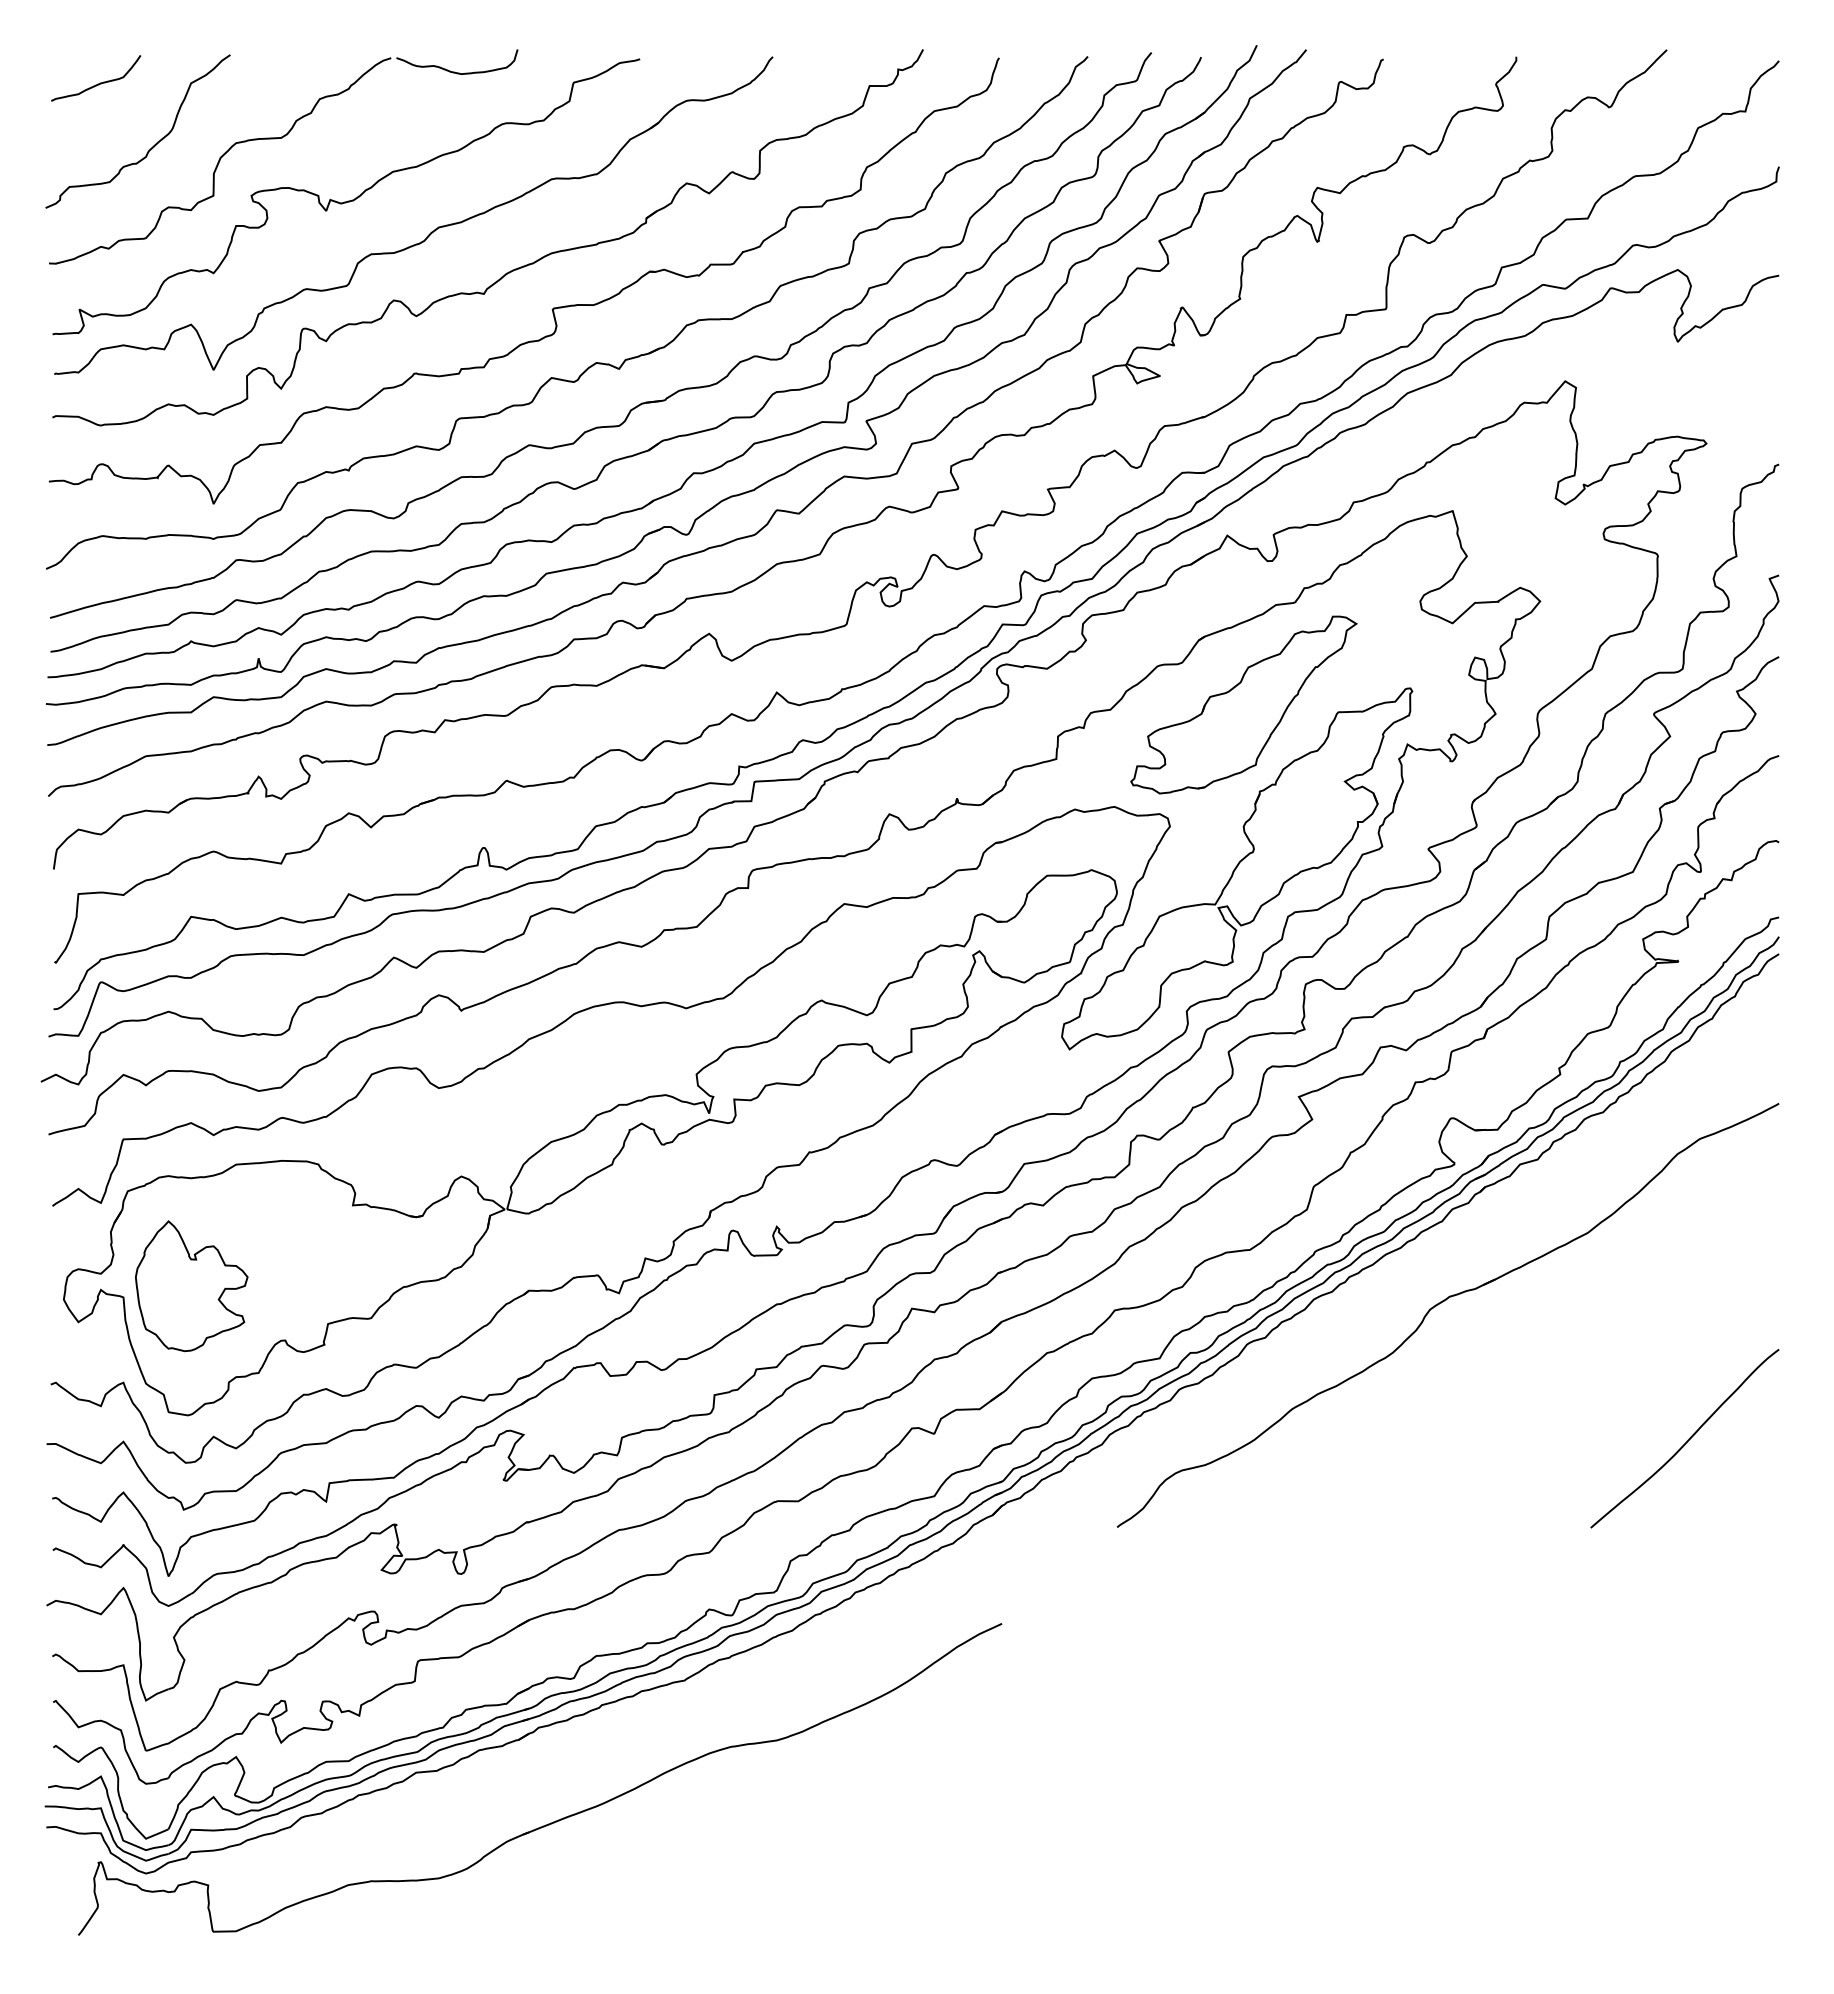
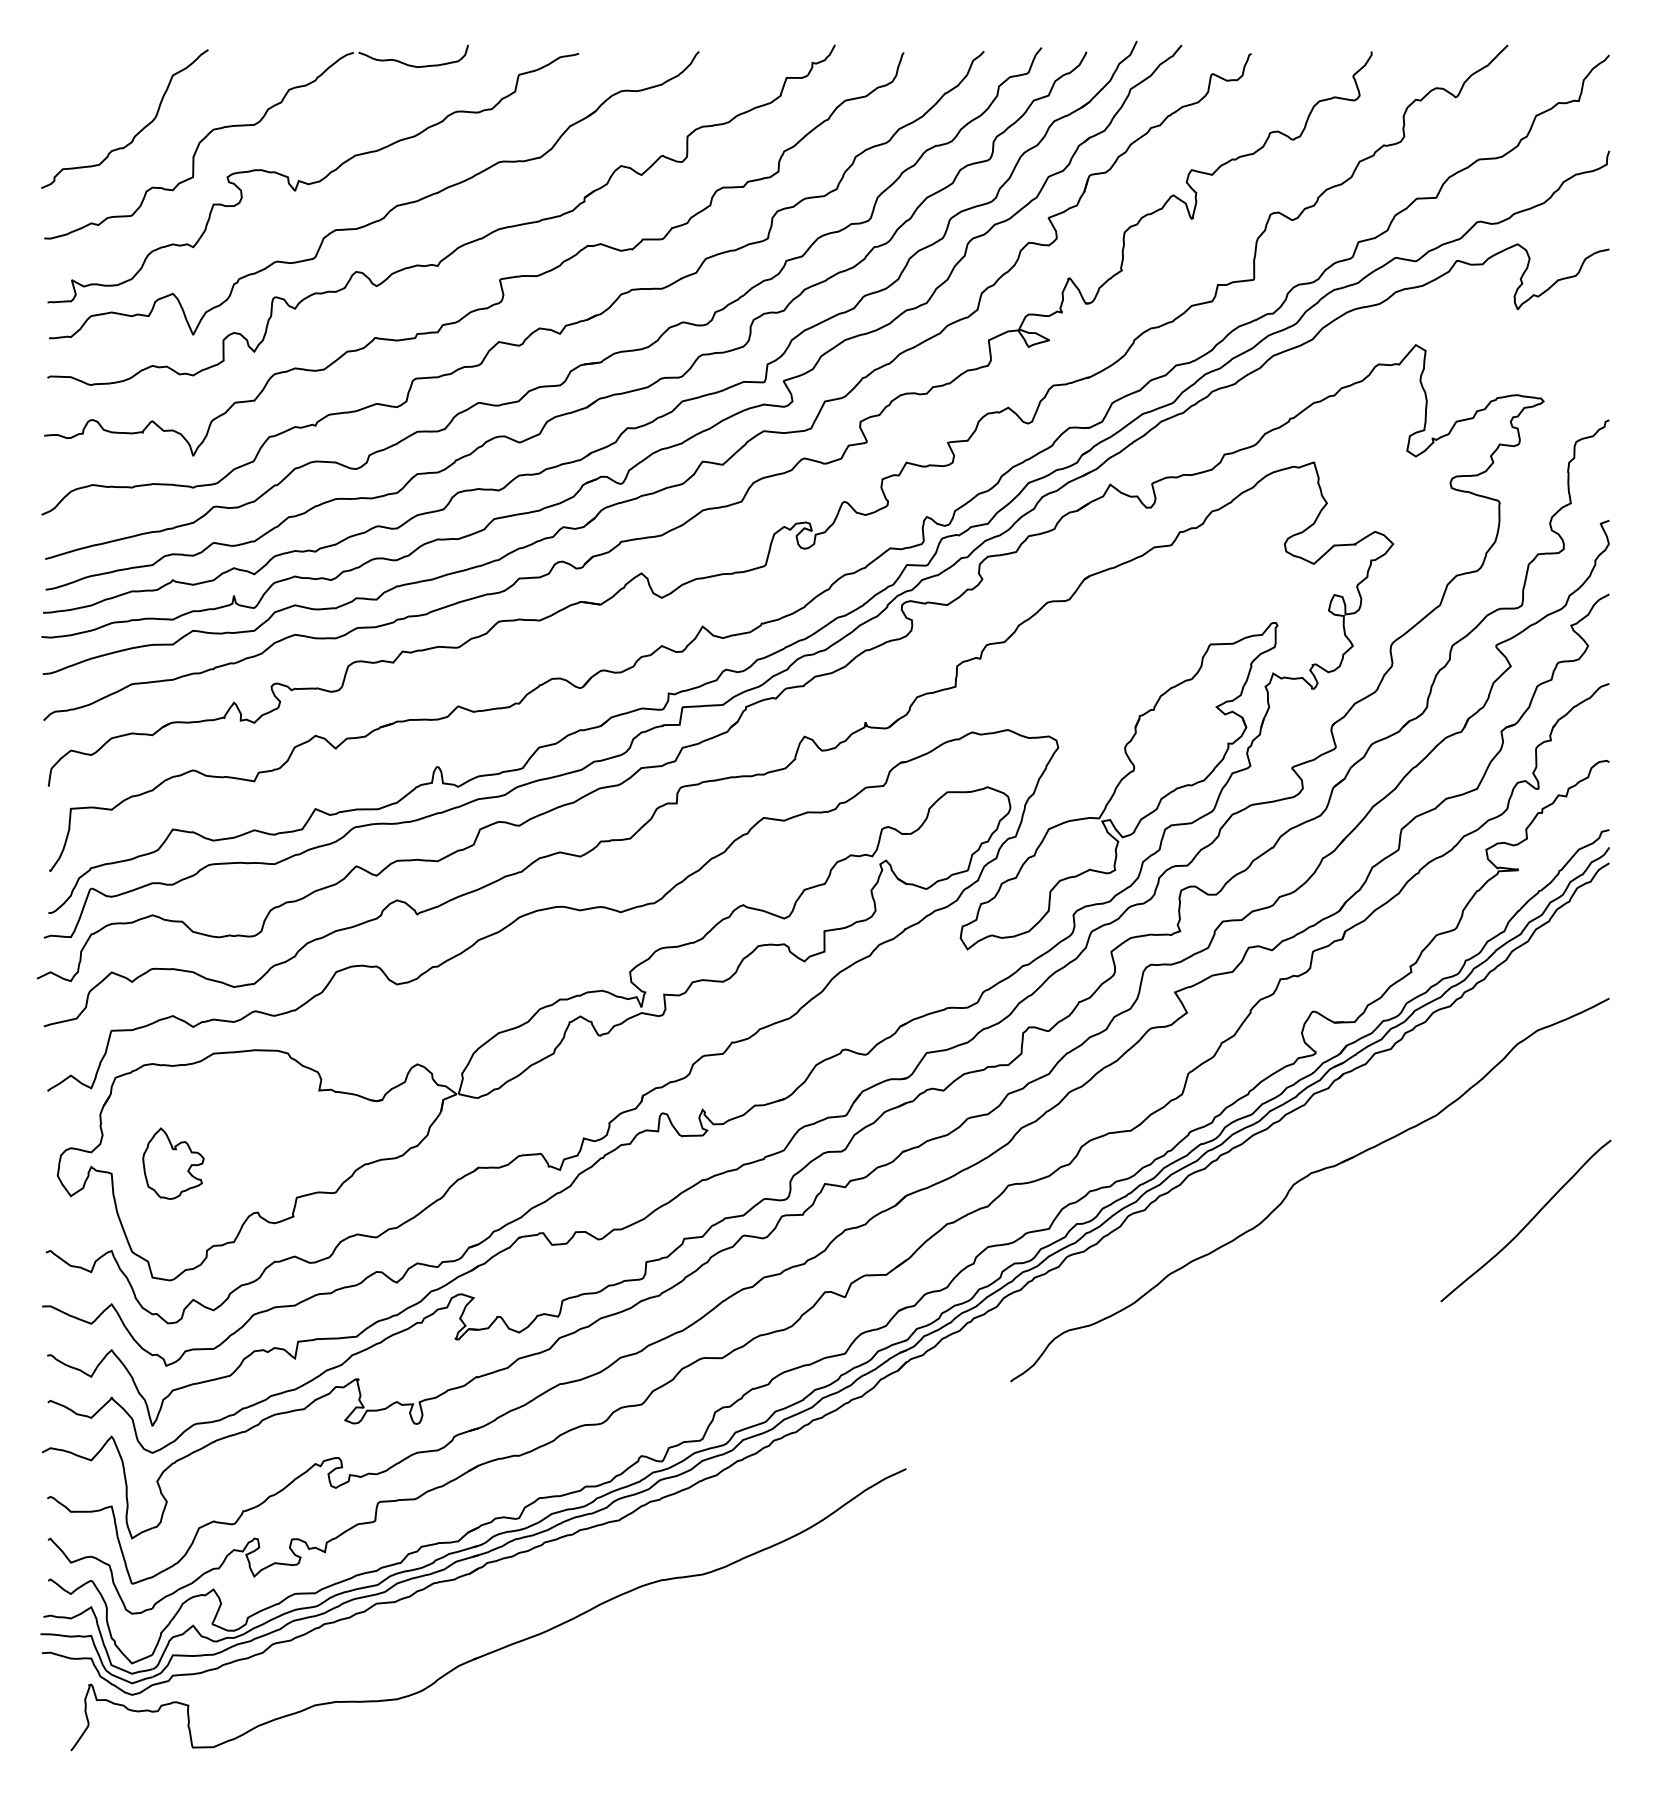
curve: (97, 83) -> (88, 75), removed
part: (1243, 704) -> (1124, 637), removed
part: (191, 1286) -> (173, 1163), size x0.6
curve: (1687, 1440) -> (1528, 1222), moved

